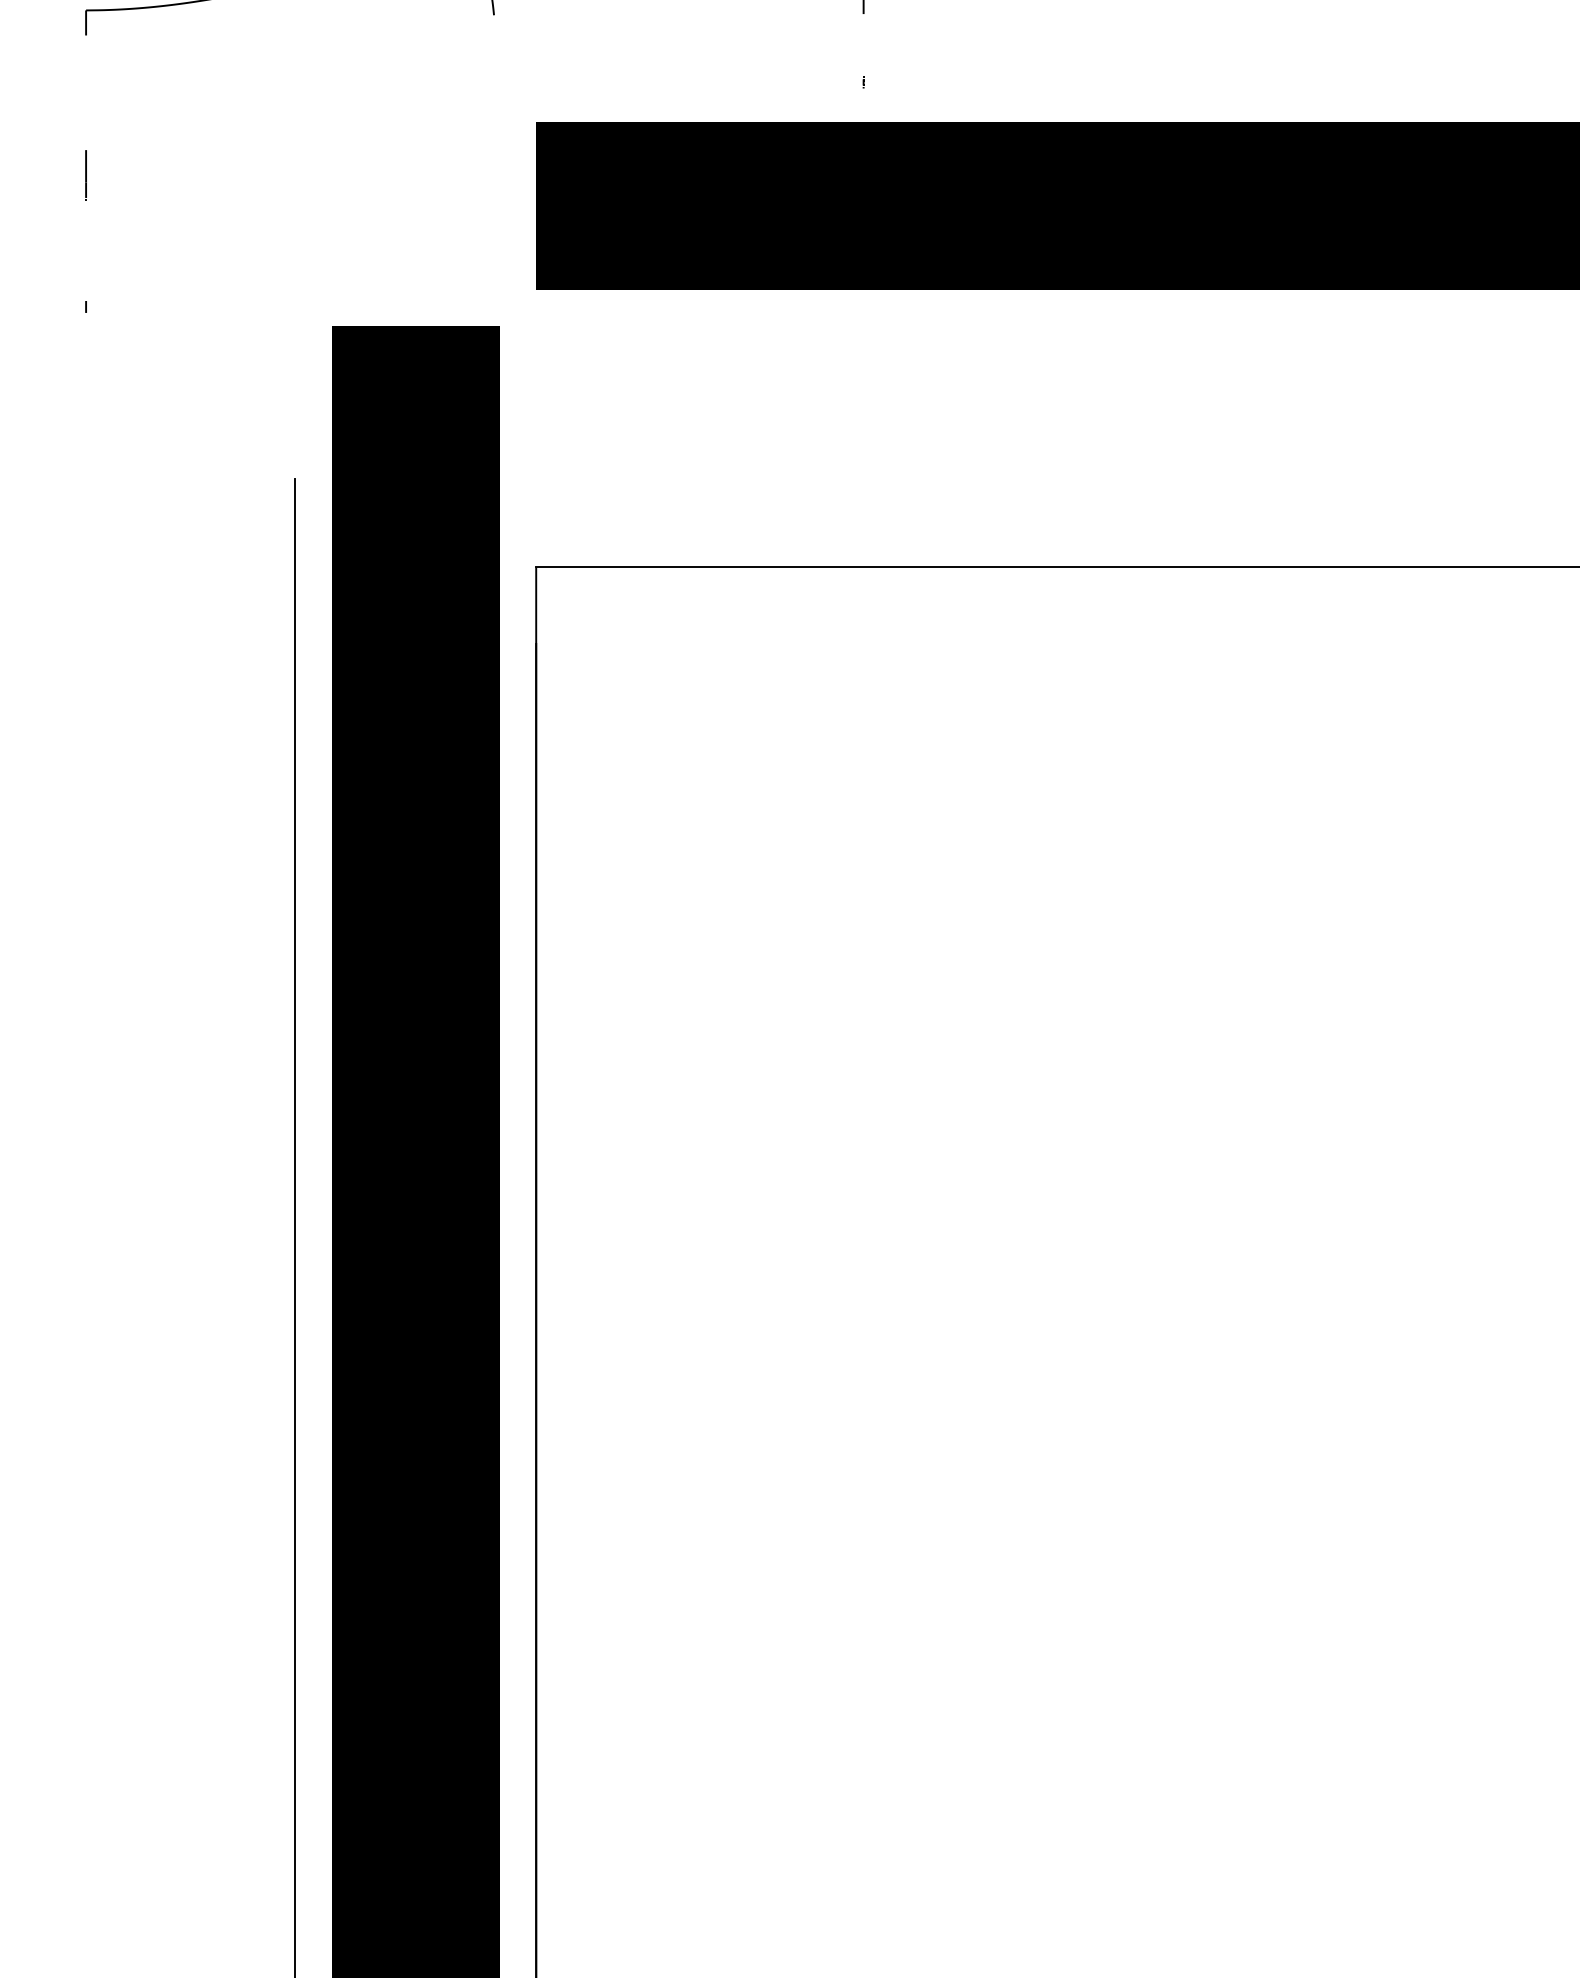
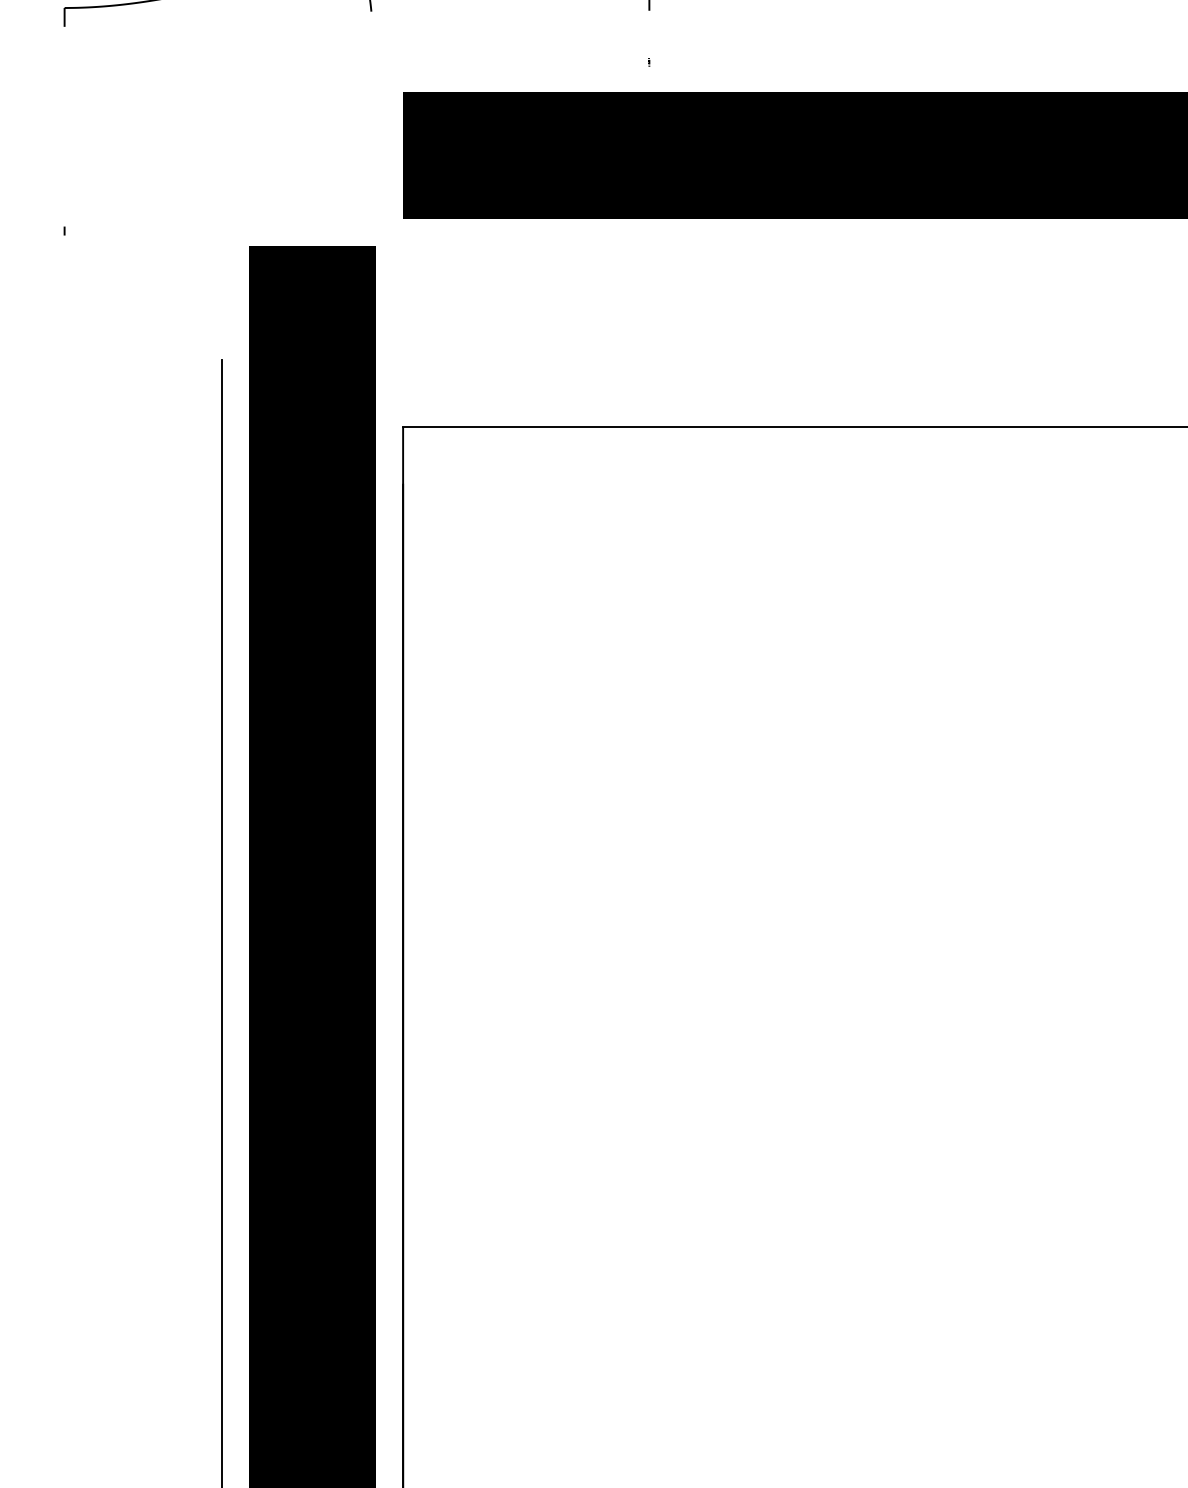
line: (85, 175) -> (64, 132), removed

